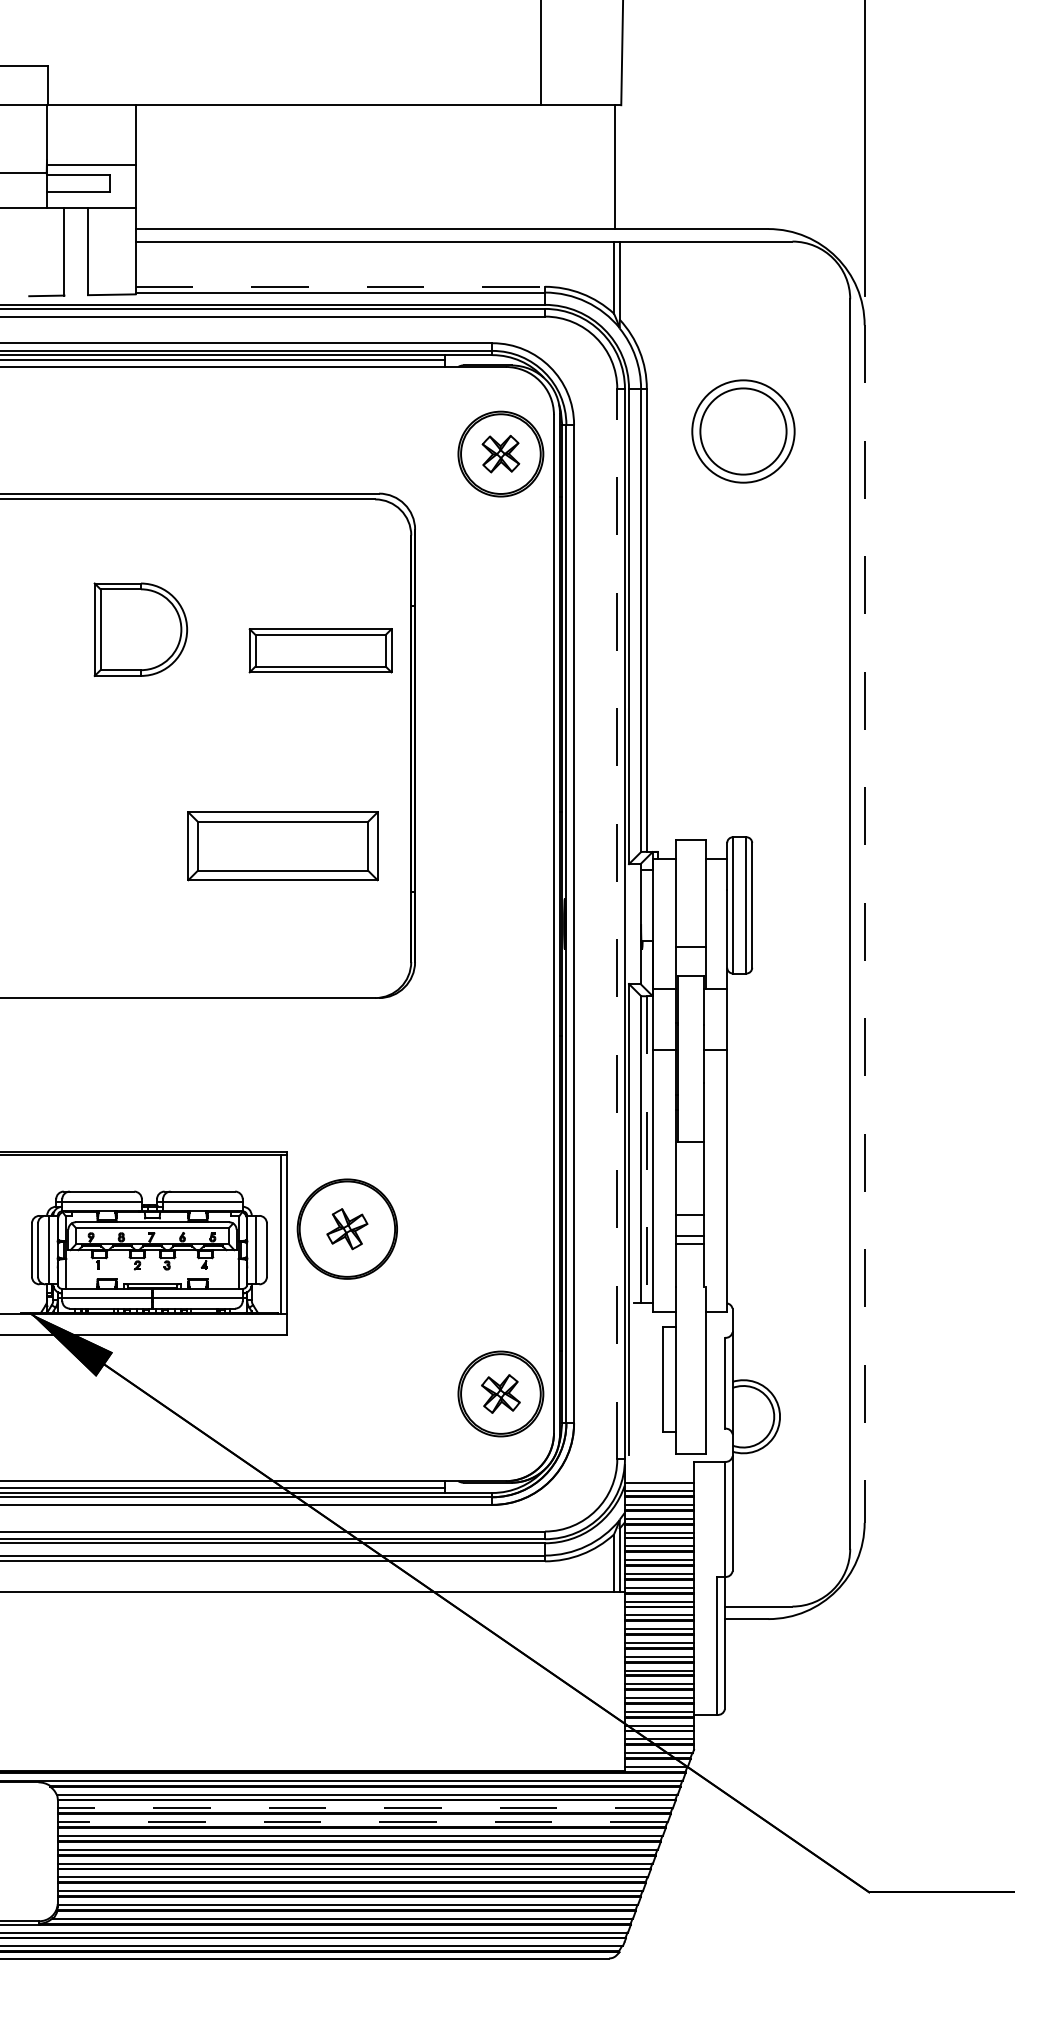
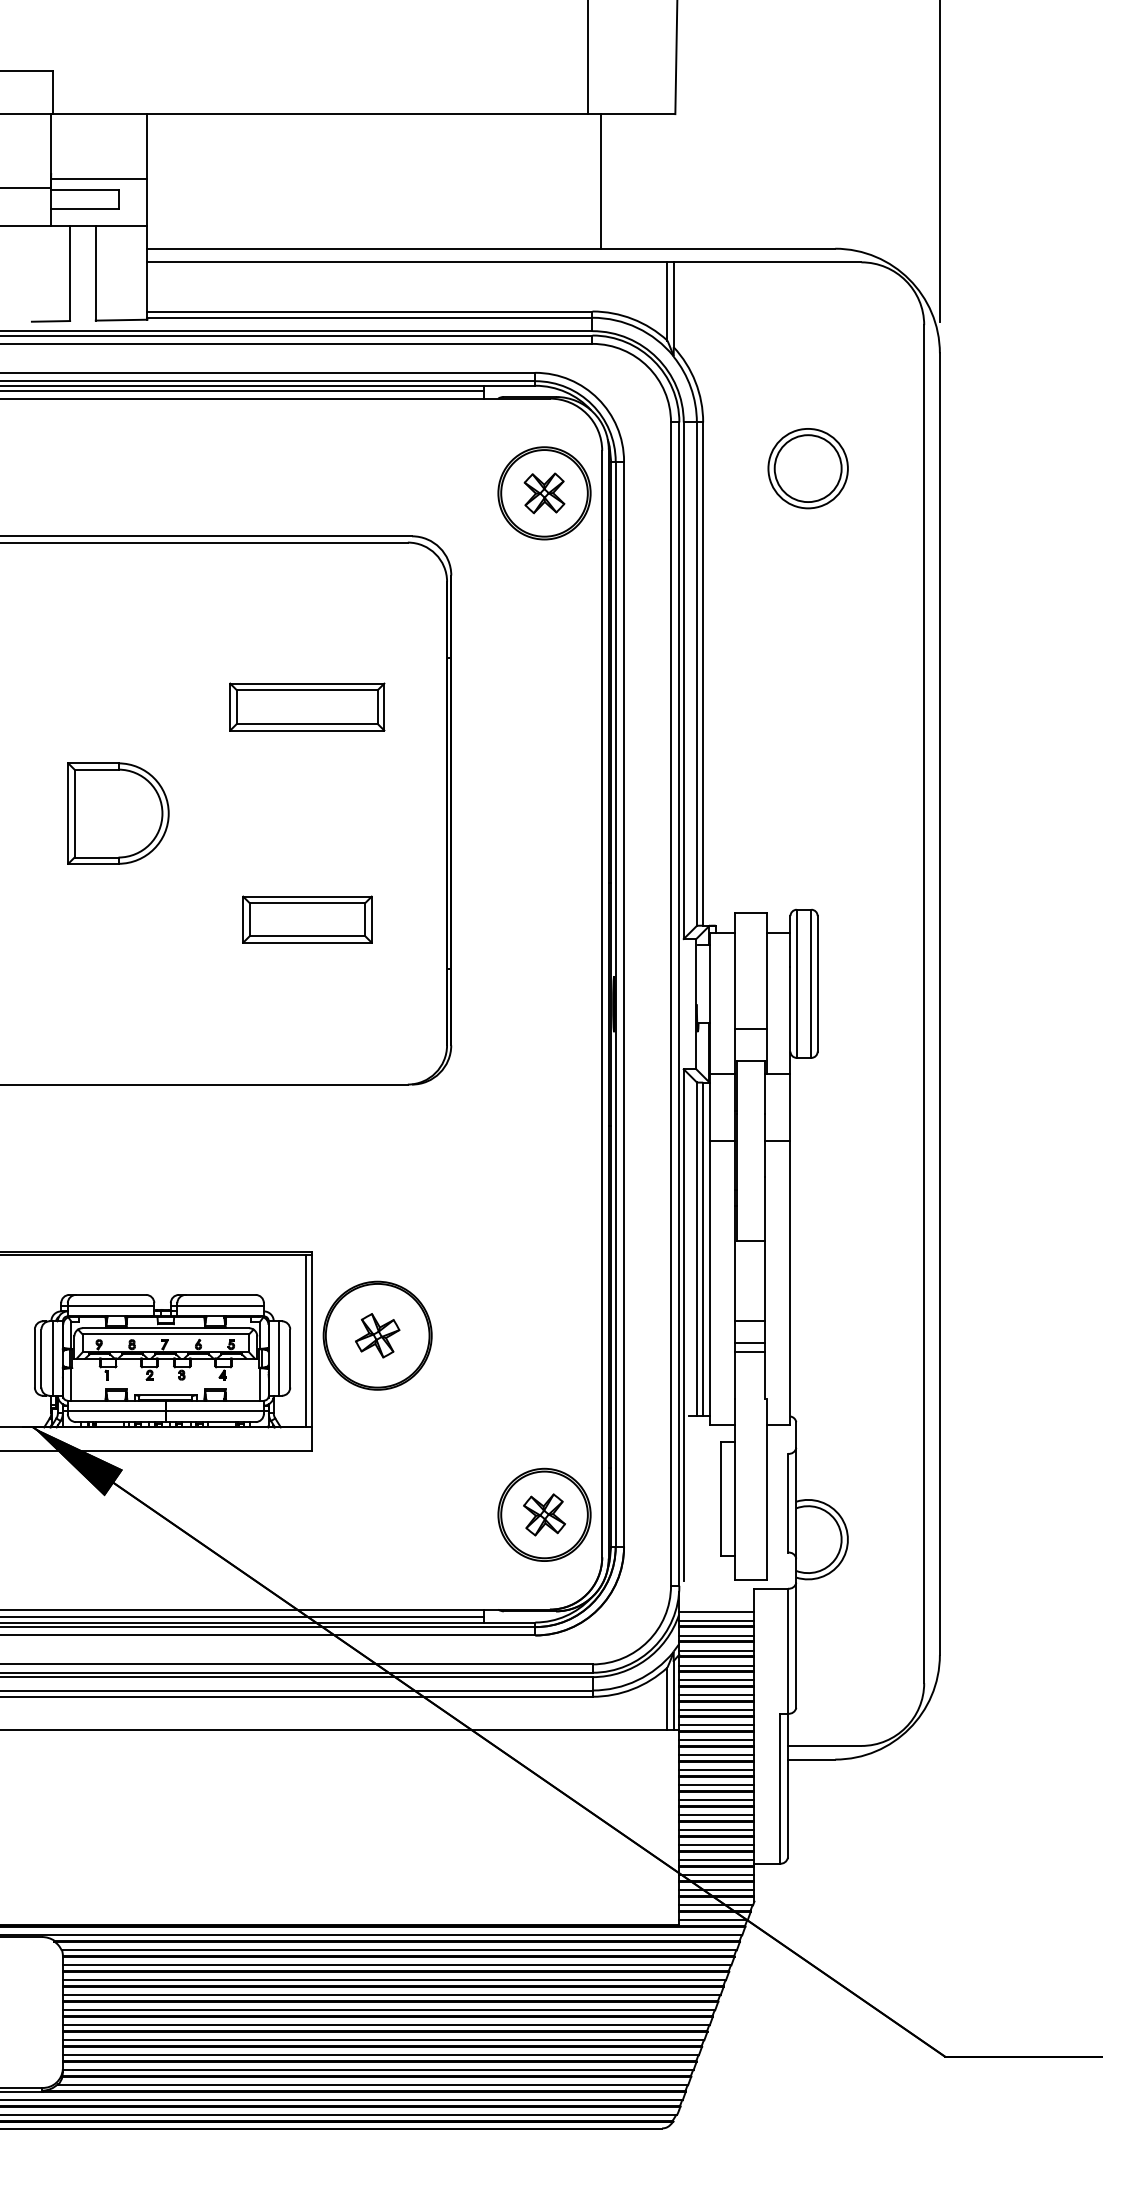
line: (614, 167) -> (600, 181), moved
line: (340, 286) -> (370, 311), dashed -> solid
part: (743, 430) -> (808, 467), size x0.71
part: (140, 629) -> (118, 813), moved
part: (320, 650) -> (307, 706), moved
part: (282, 846) -> (307, 919), size x0.62
line: (617, 923) -> (671, 1003), dashed -> solid
line: (864, 924) -> (939, 1004), dashed -> solid
line: (646, 1150) -> (702, 1250), dashed -> solid
line: (365, 1808) -> (397, 1965), dashed -> solid
line: (362, 1822) -> (394, 1980), dashed -> solid

